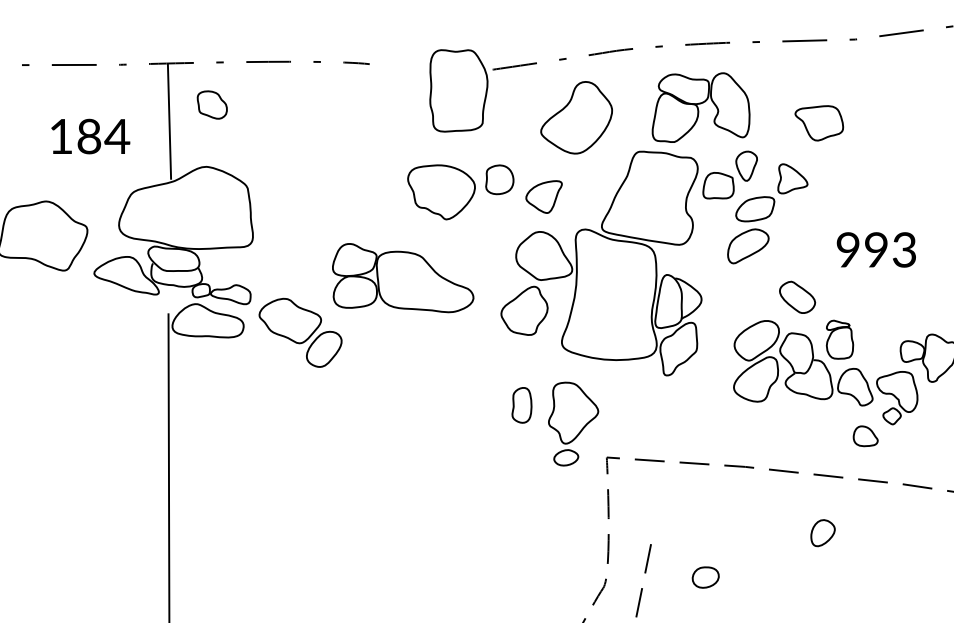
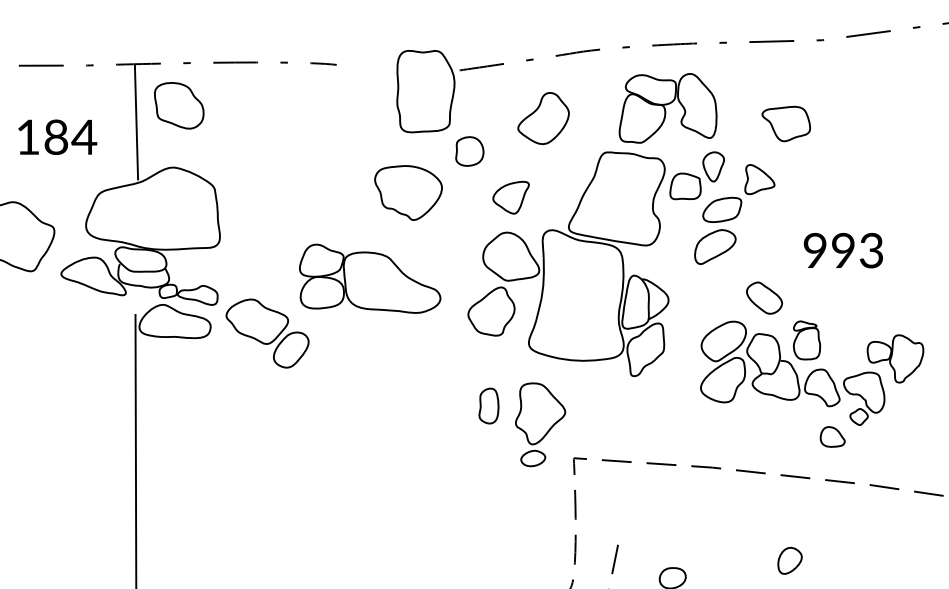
part: (212, 104) -> (179, 105), size x1.67
part: (576, 117) -> (543, 118), size x0.71
part: (499, 179) -> (469, 151), moved
part: (822, 533) -> (789, 561), moved

